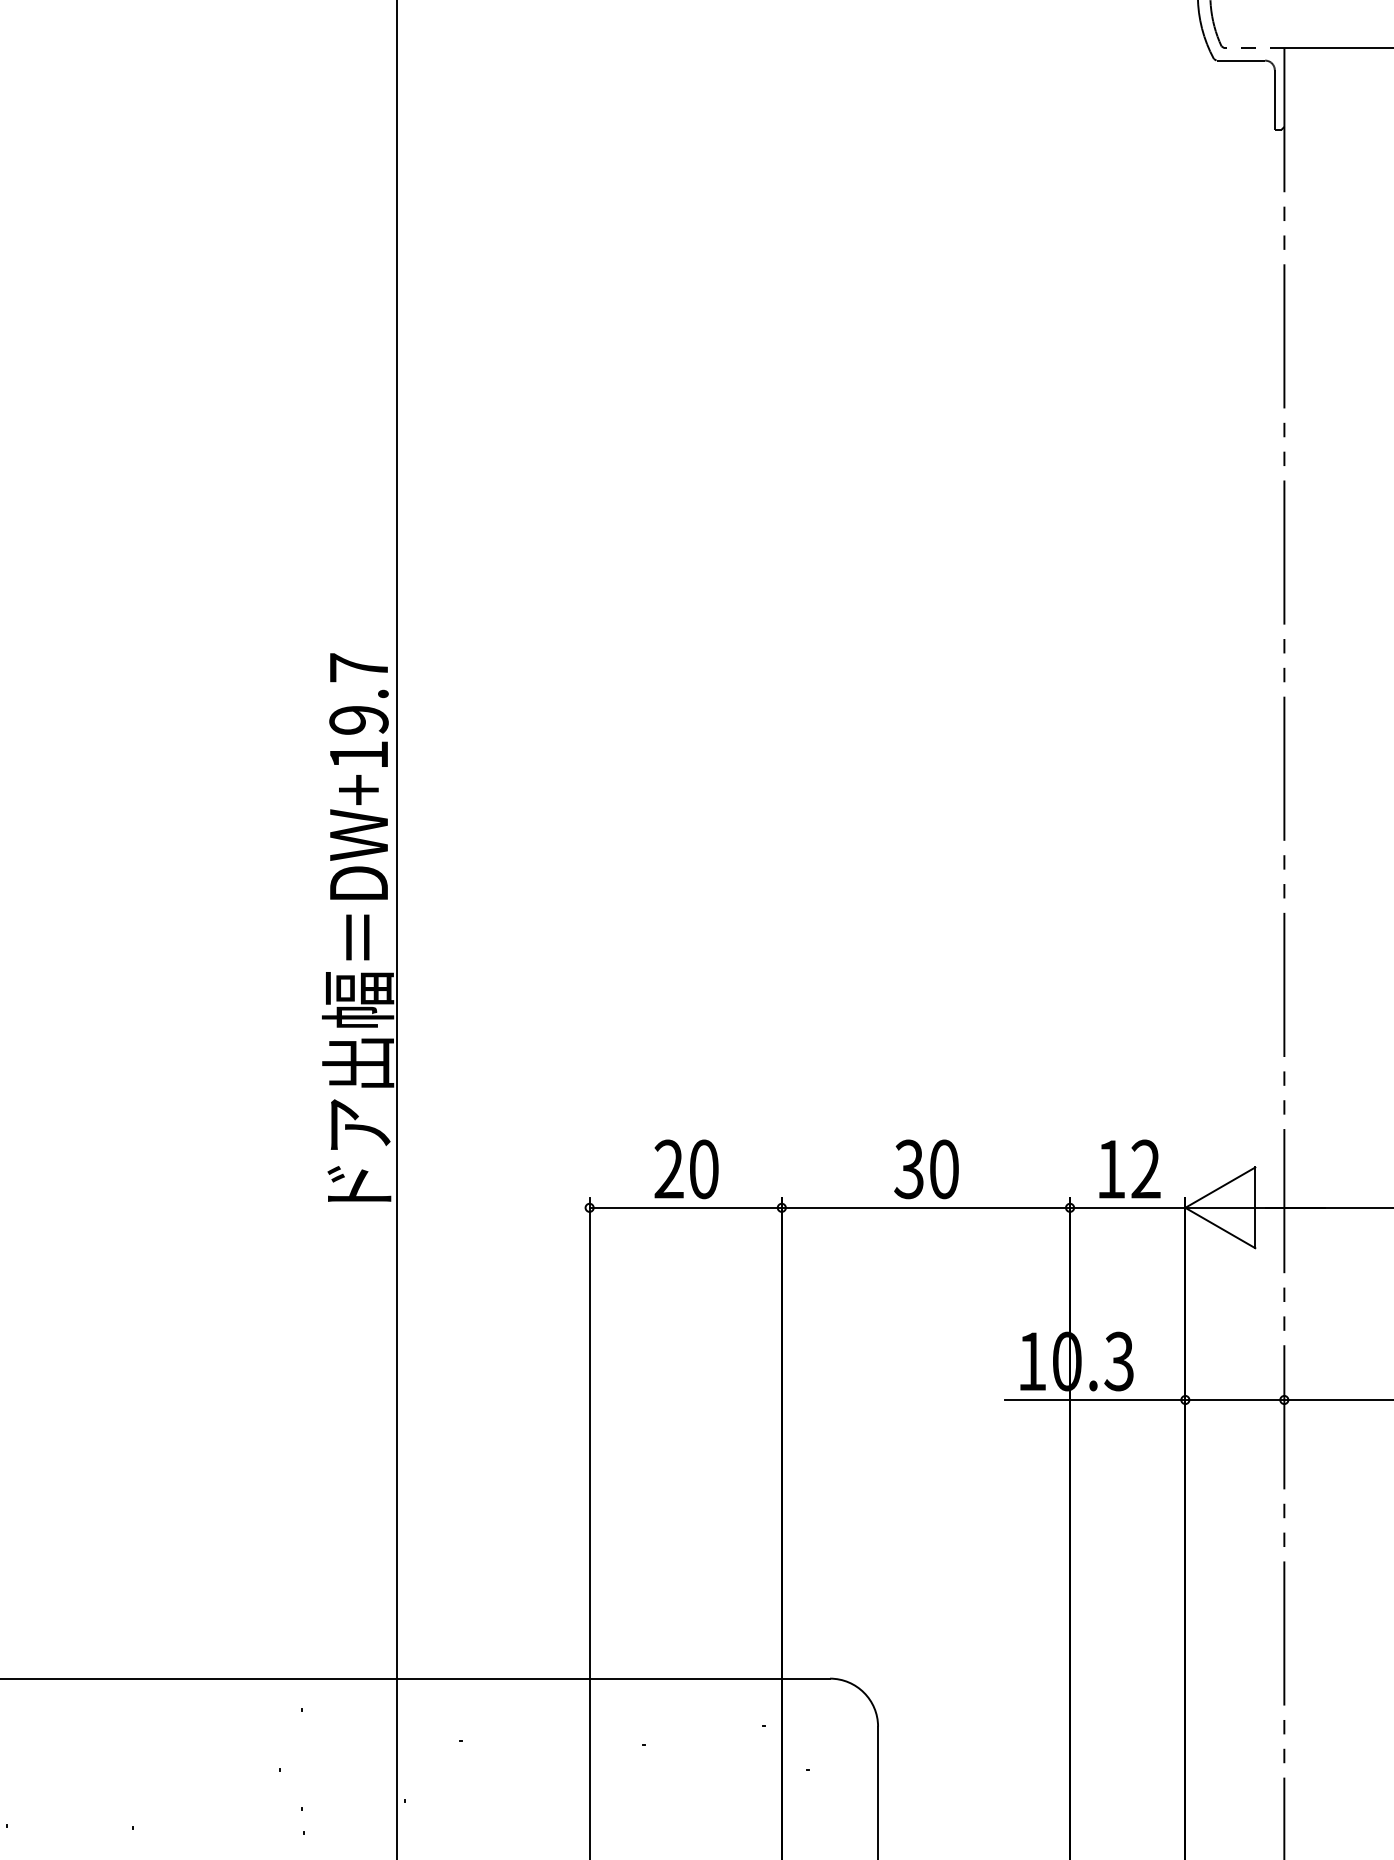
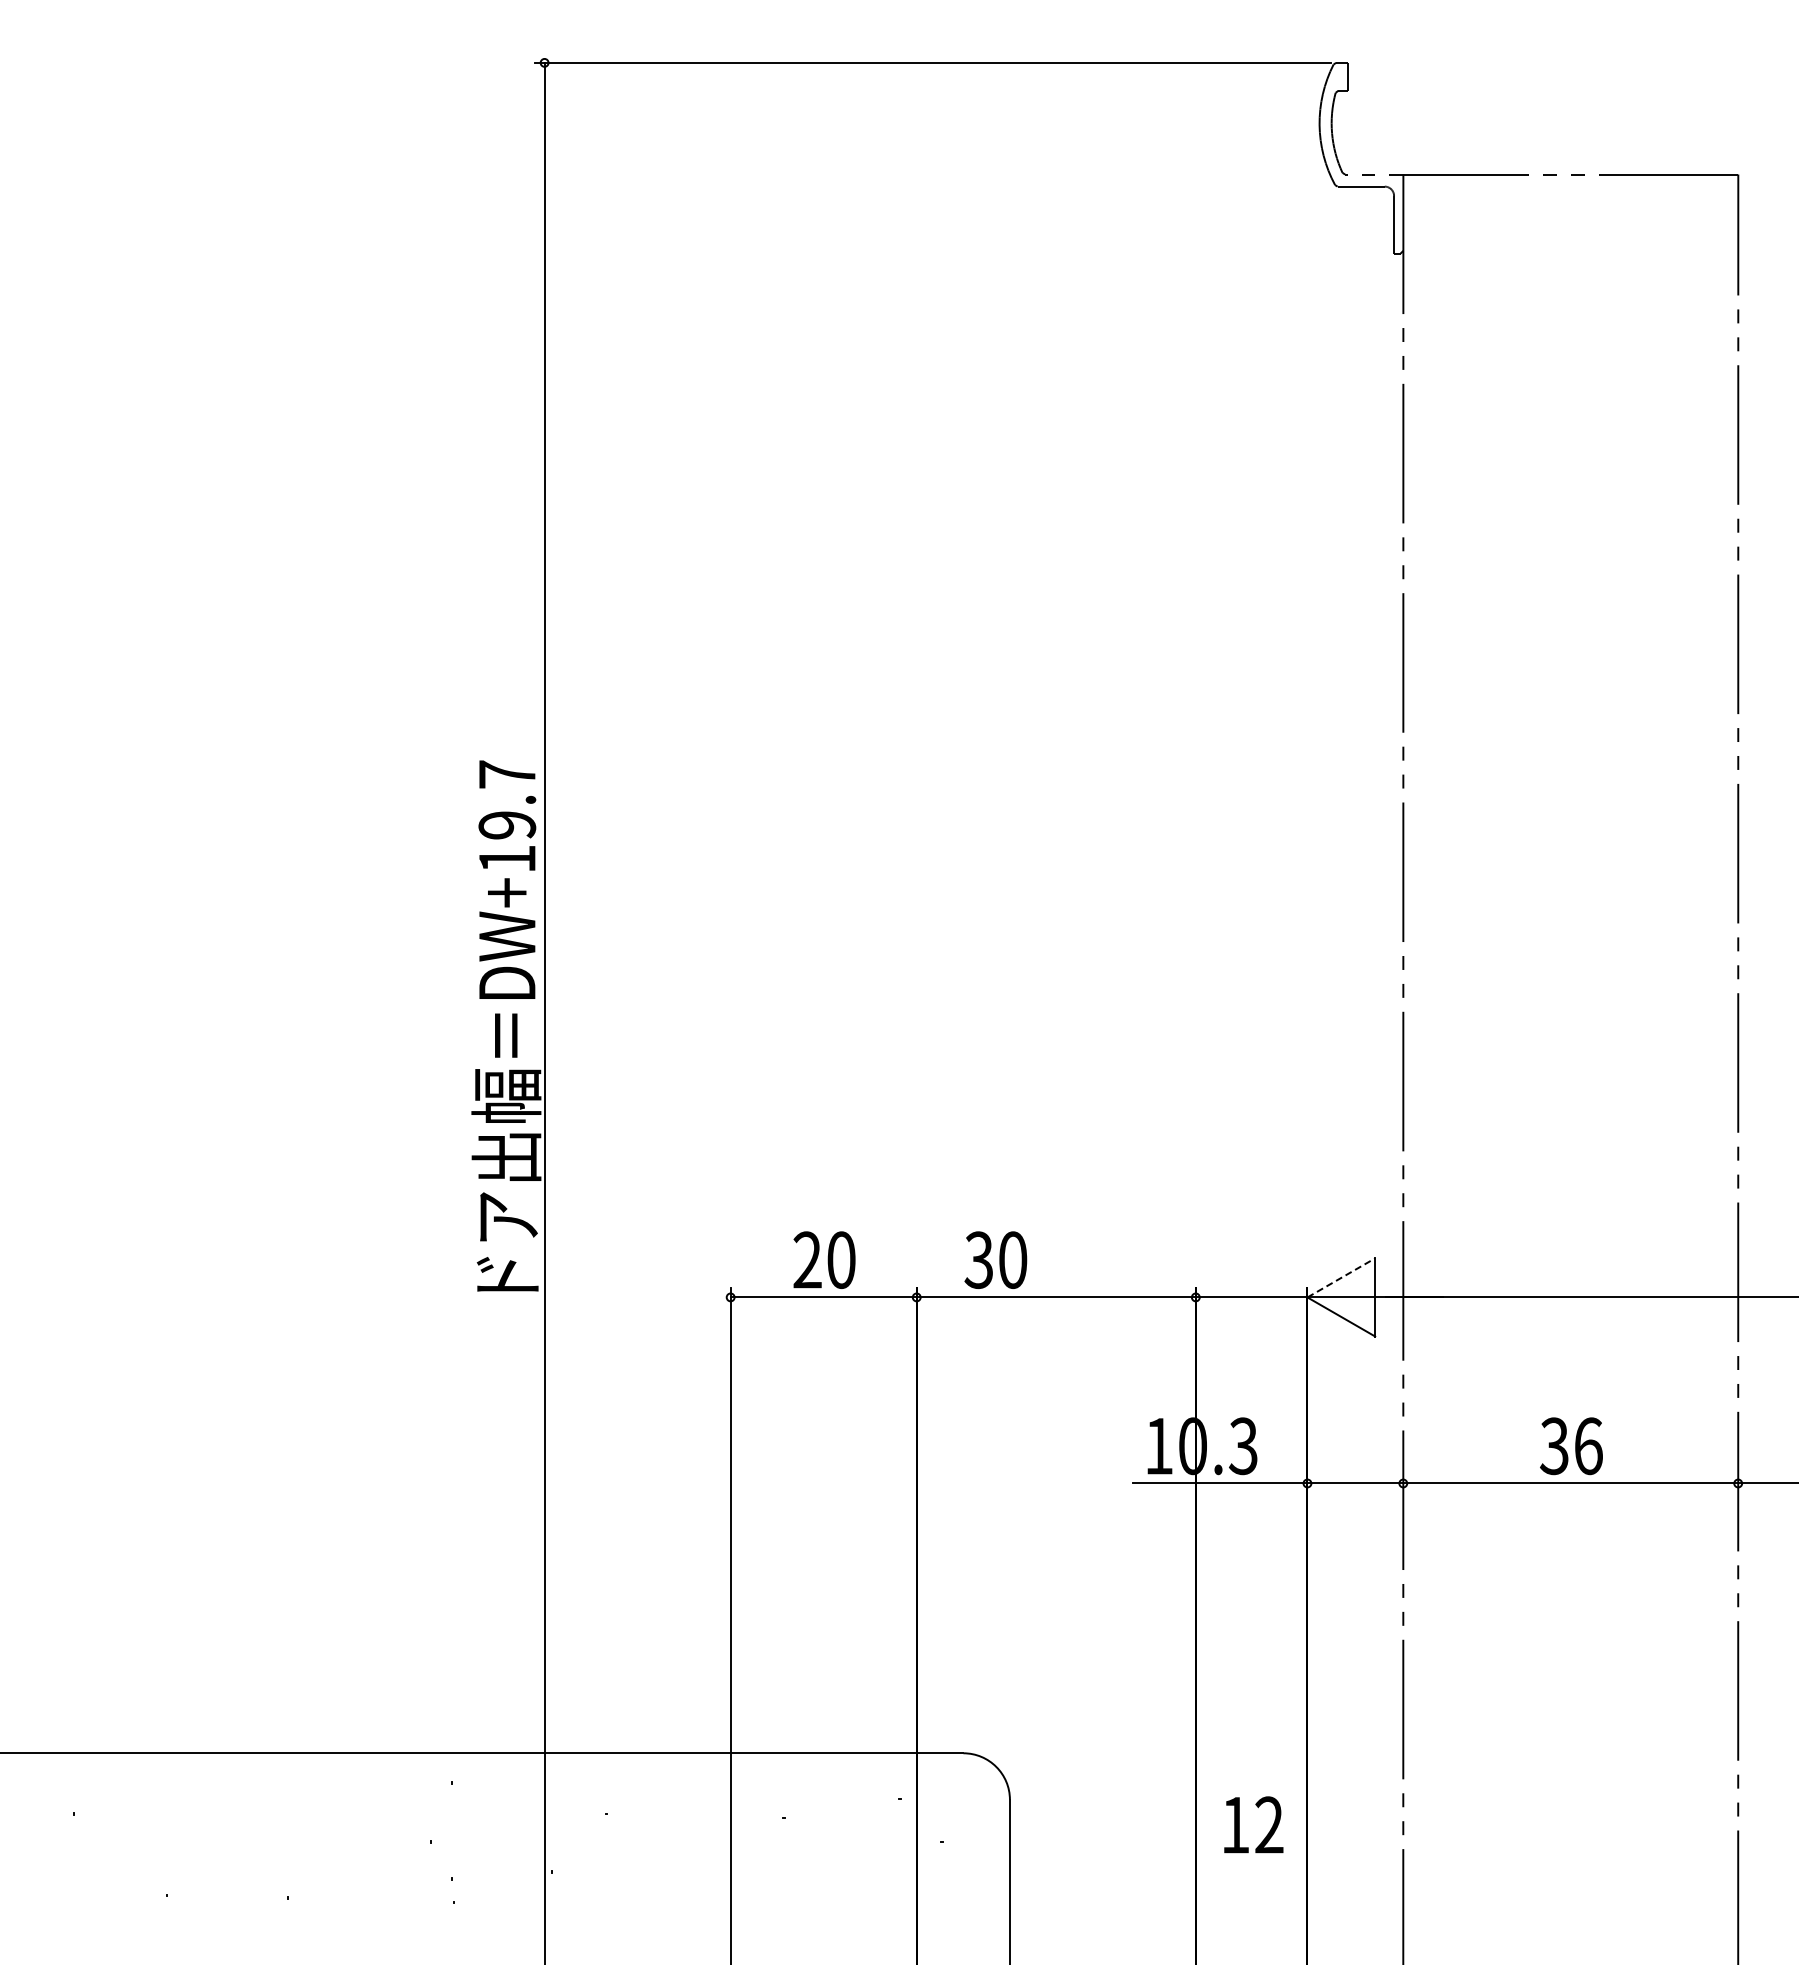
text: (926, 1168) -> (995, 1259), moved
text: (1129, 1168) -> (1253, 1824), moved
line: (1220, 1187) -> (1341, 1277), solid -> dashed

